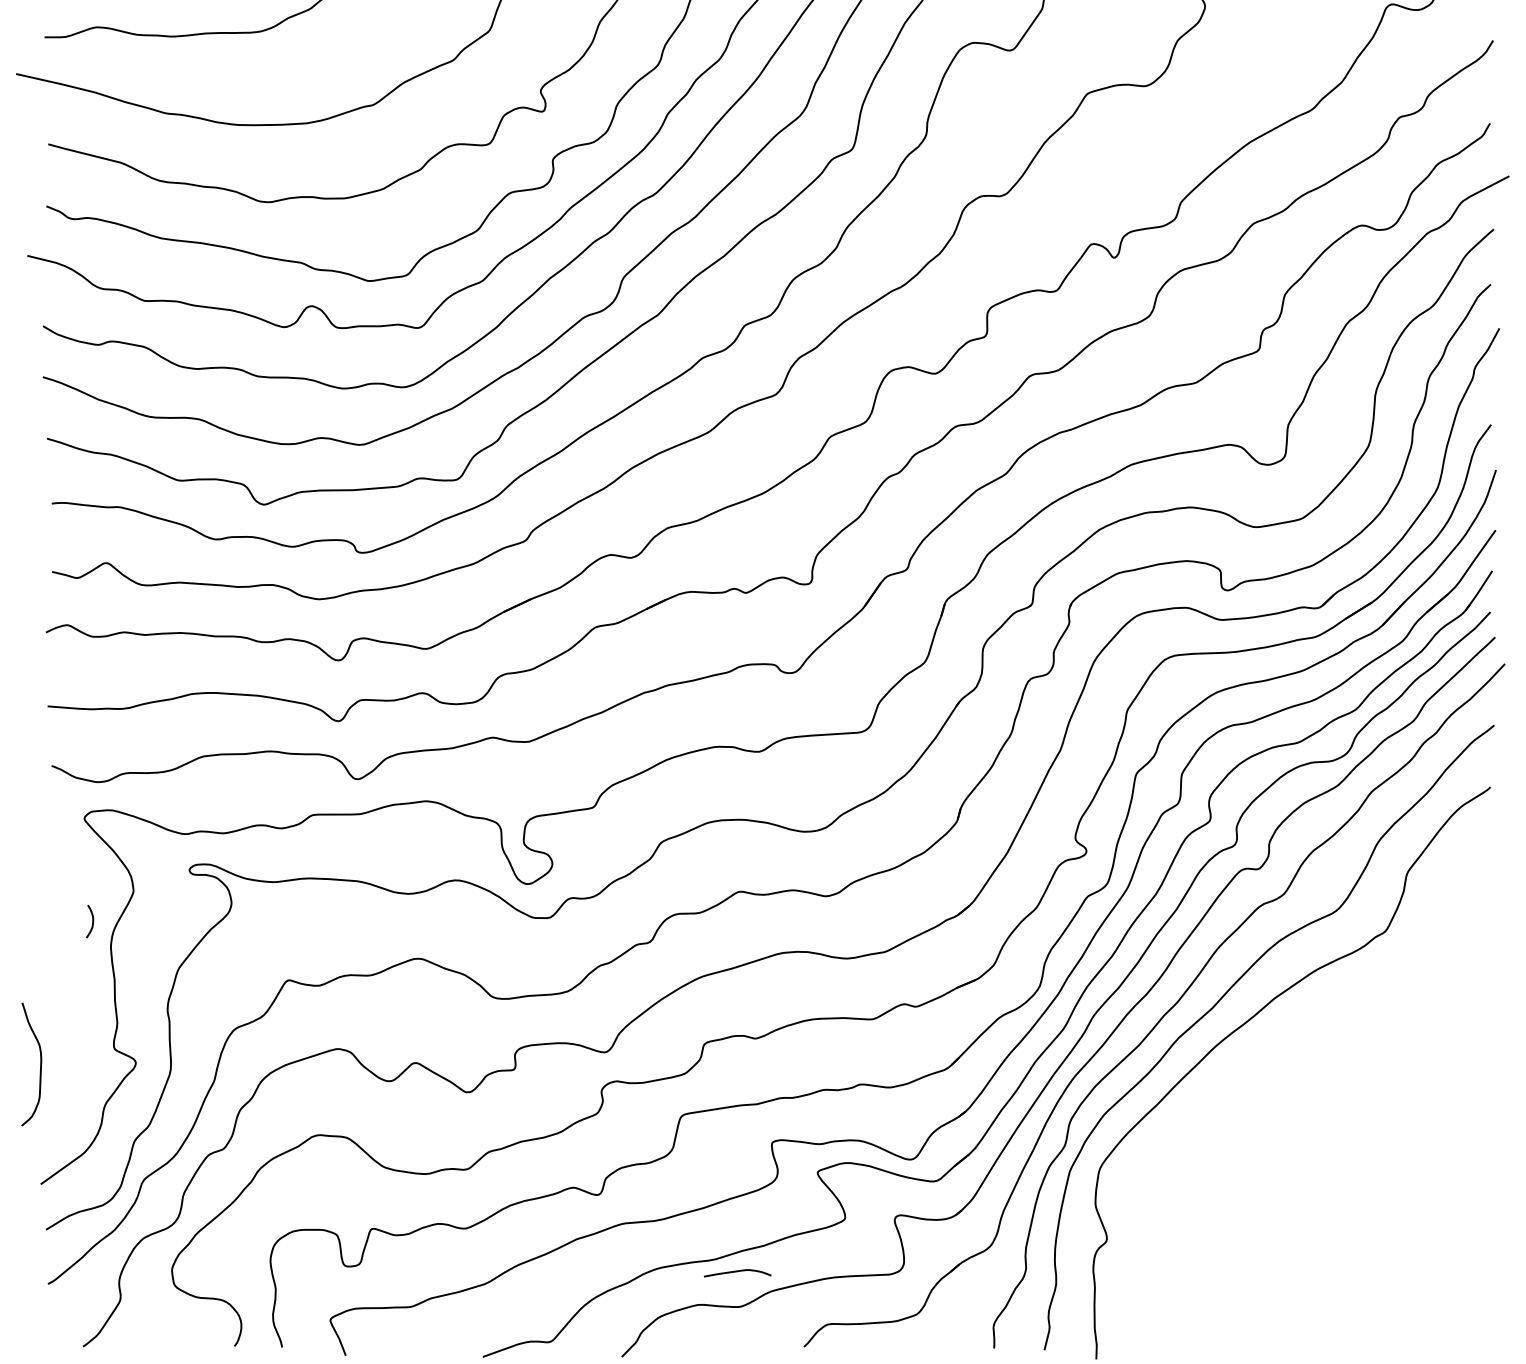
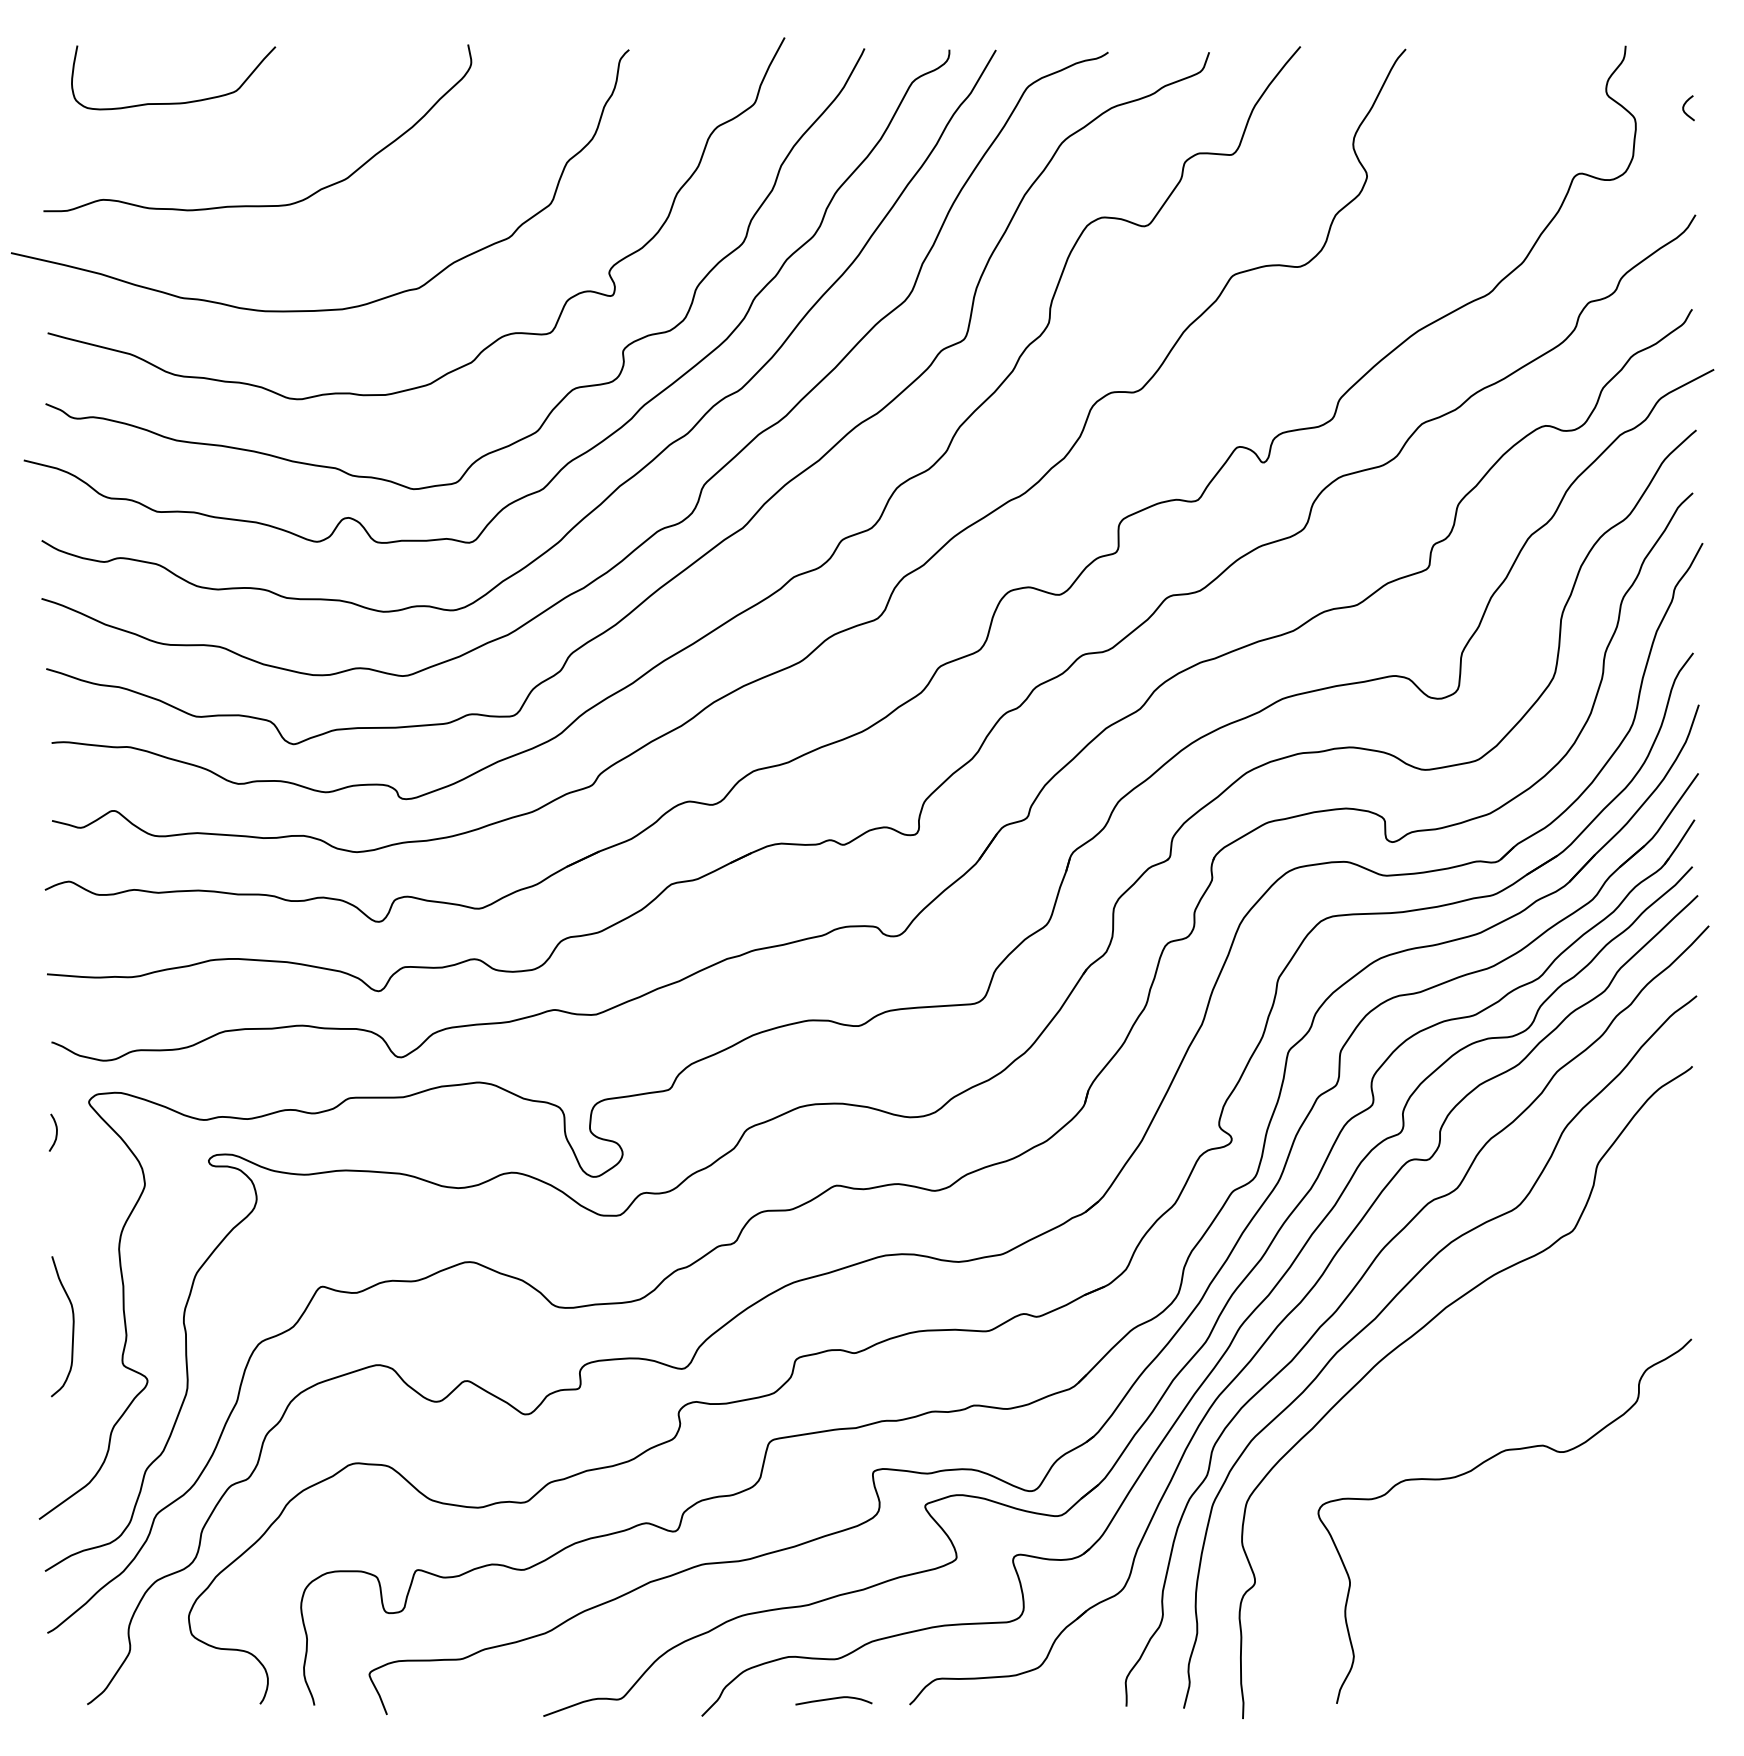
curve: (91, 923) -> (55, 1134), moved
curve: (40, 1064) -> (72, 1326), moved
curve: (1295, 1143) -> (1470, 1472), added
curve: (737, 1272) -> (833, 1699), moved

